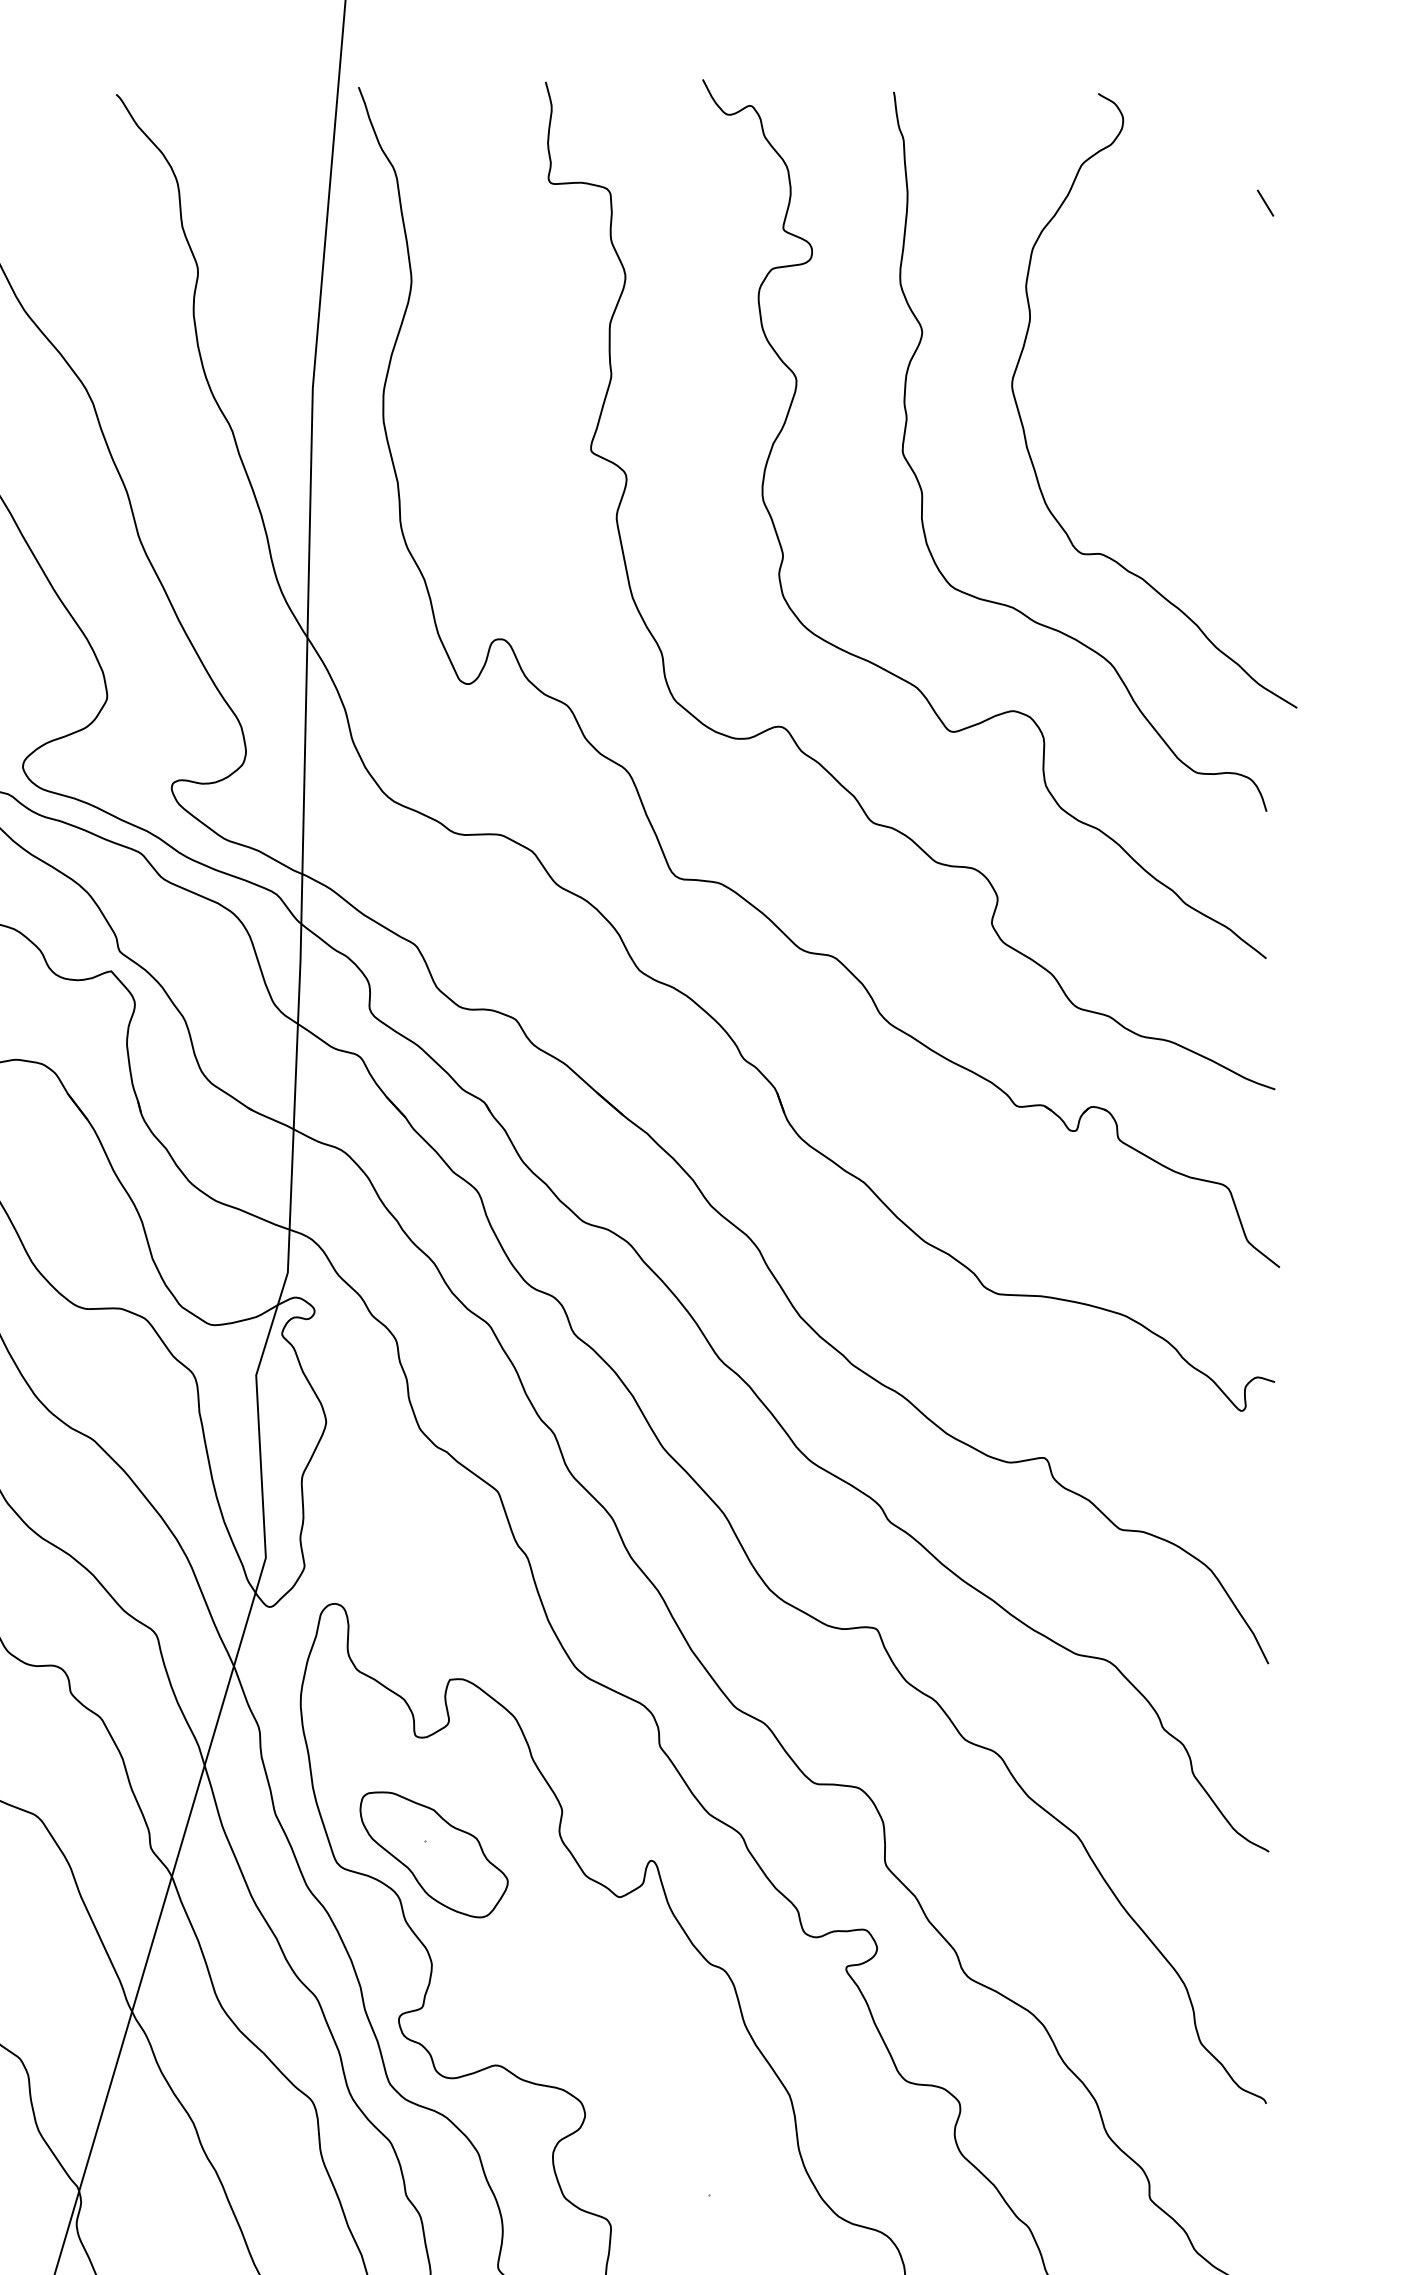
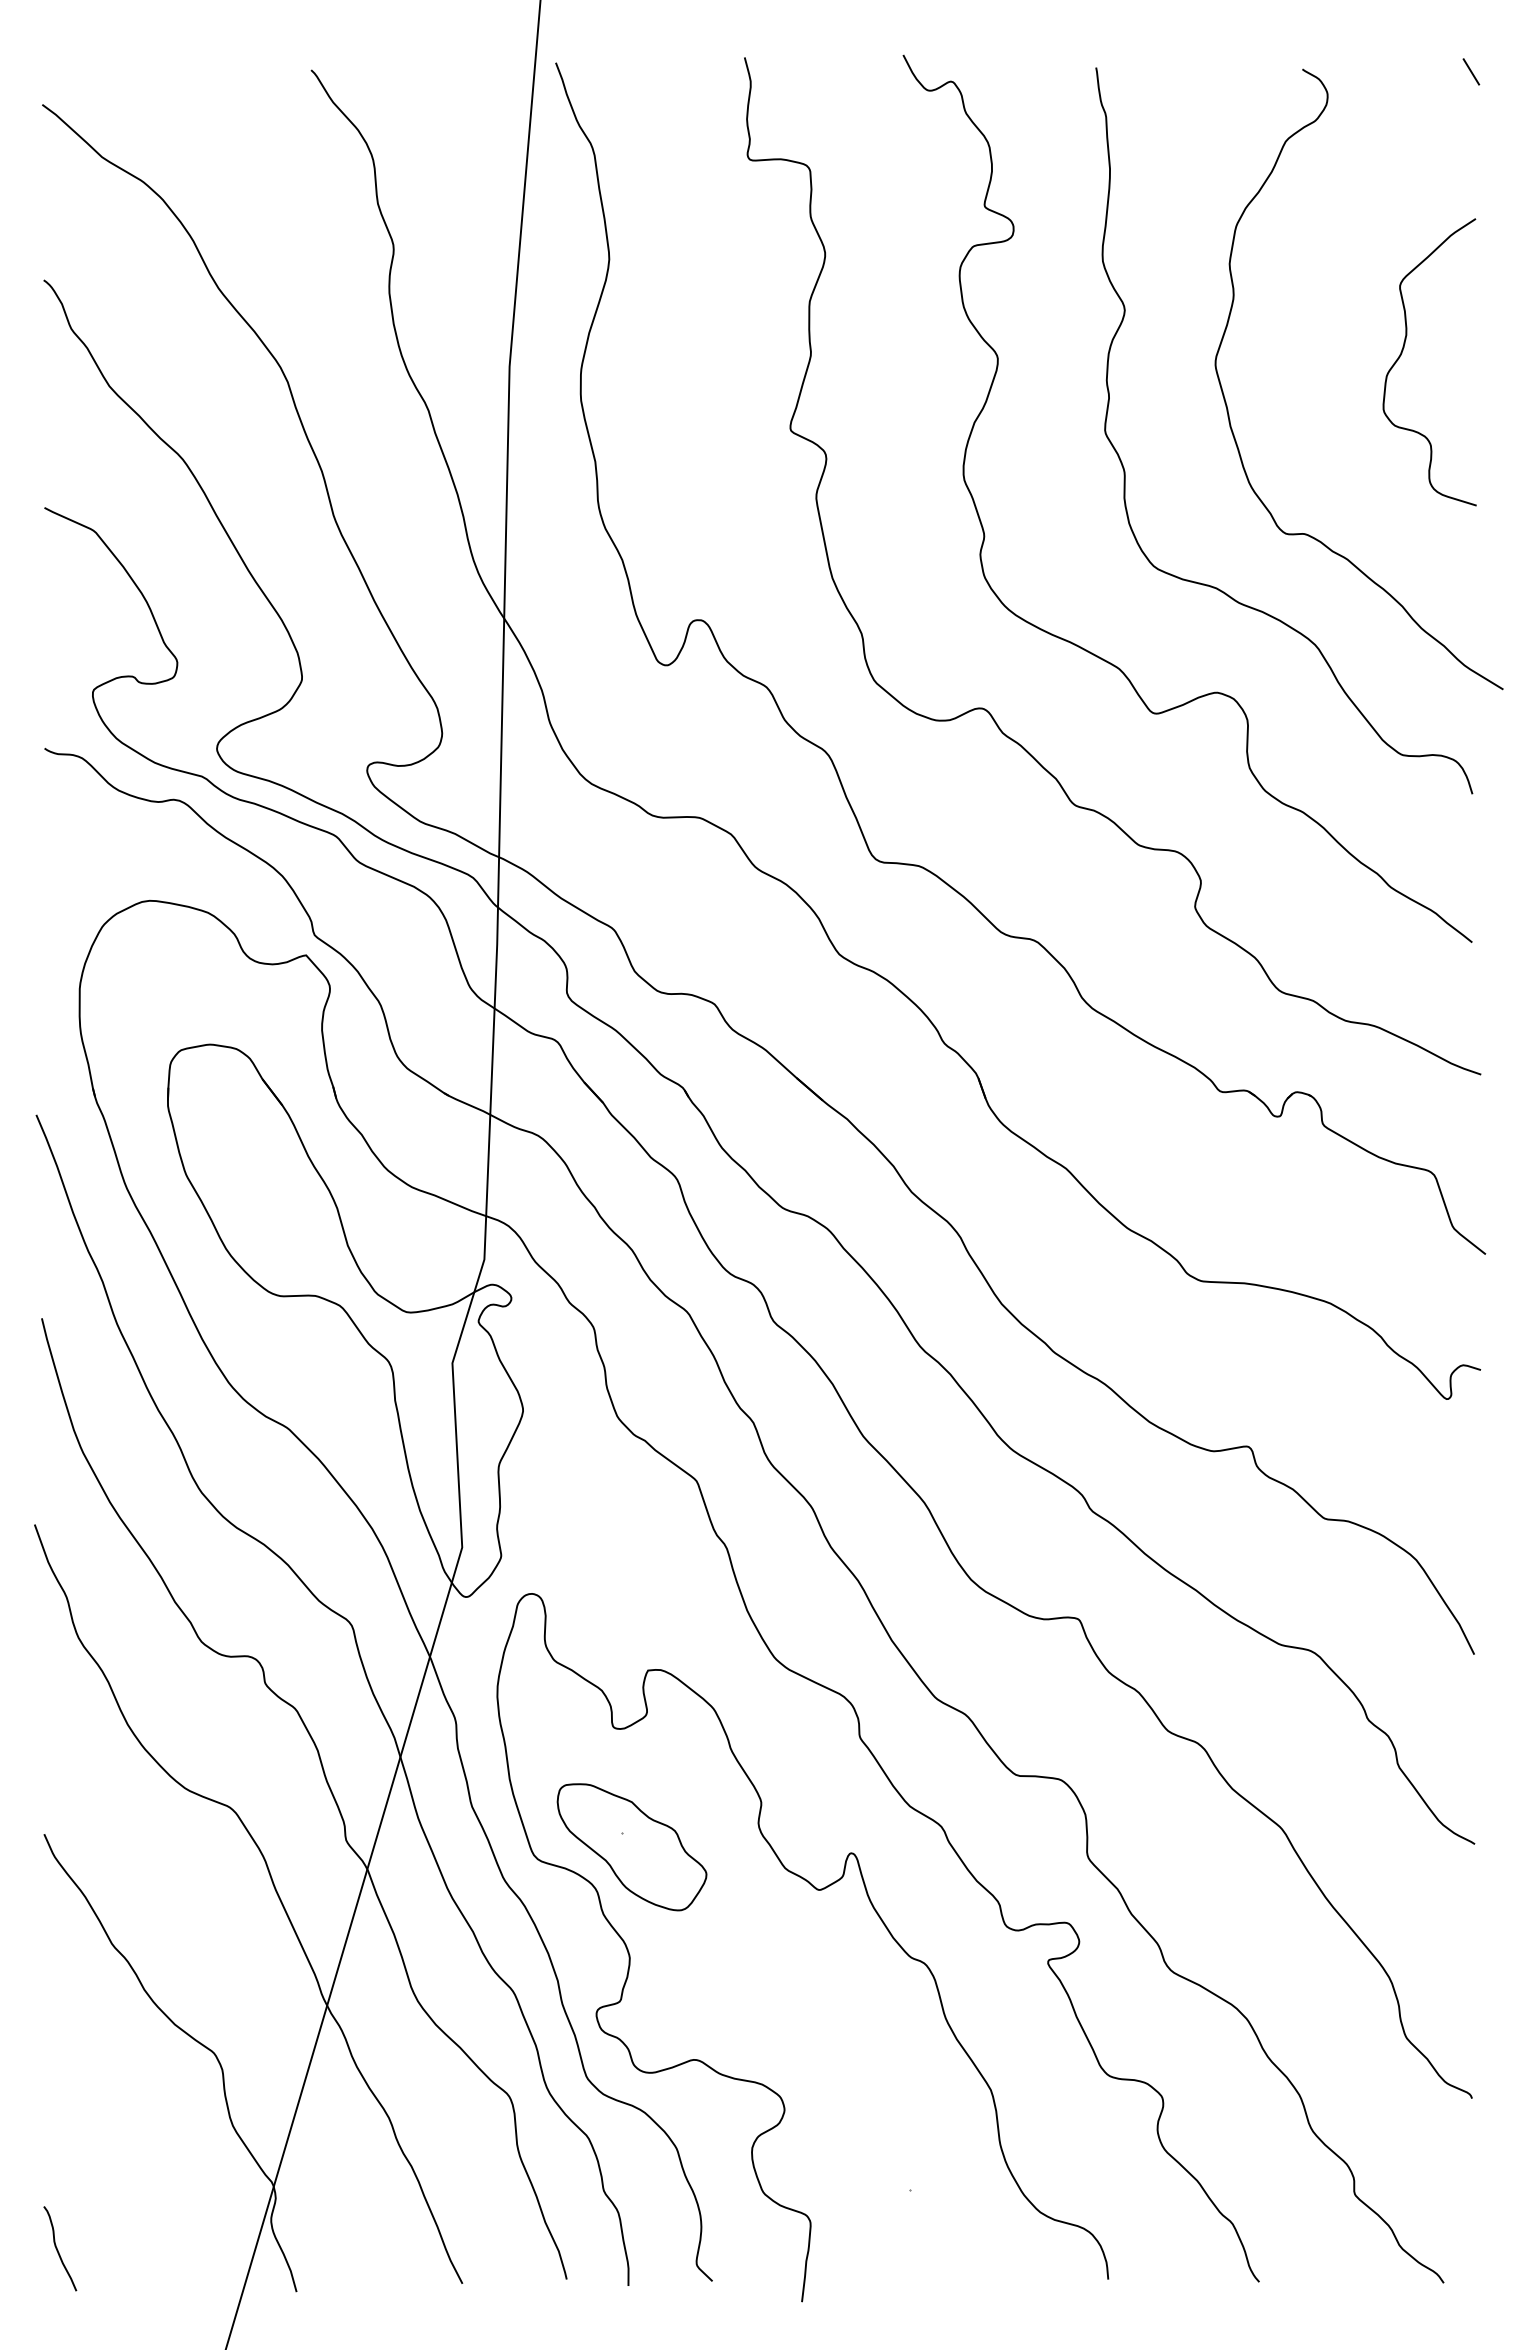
line: (1265, 202) -> (1471, 71), moved
curve: (1197, 375) -> (1402, 353), added

